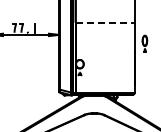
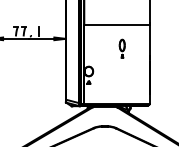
line: (105, 22) -> (117, 25), dashed -> solid
part: (144, 43) -> (121, 48), moved

